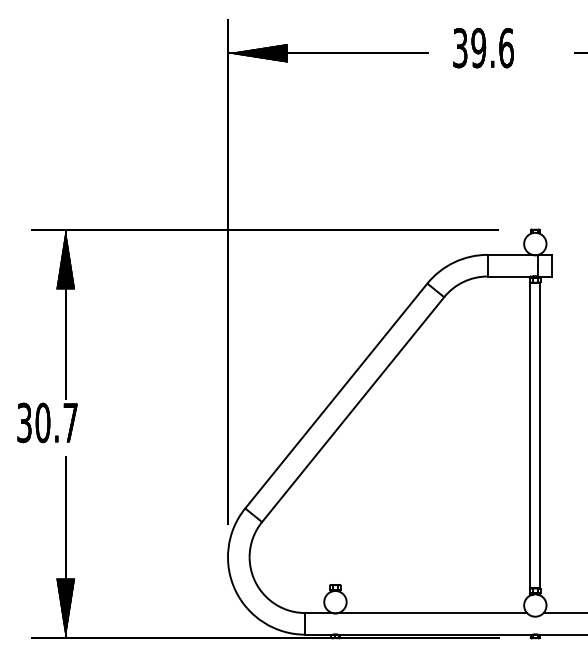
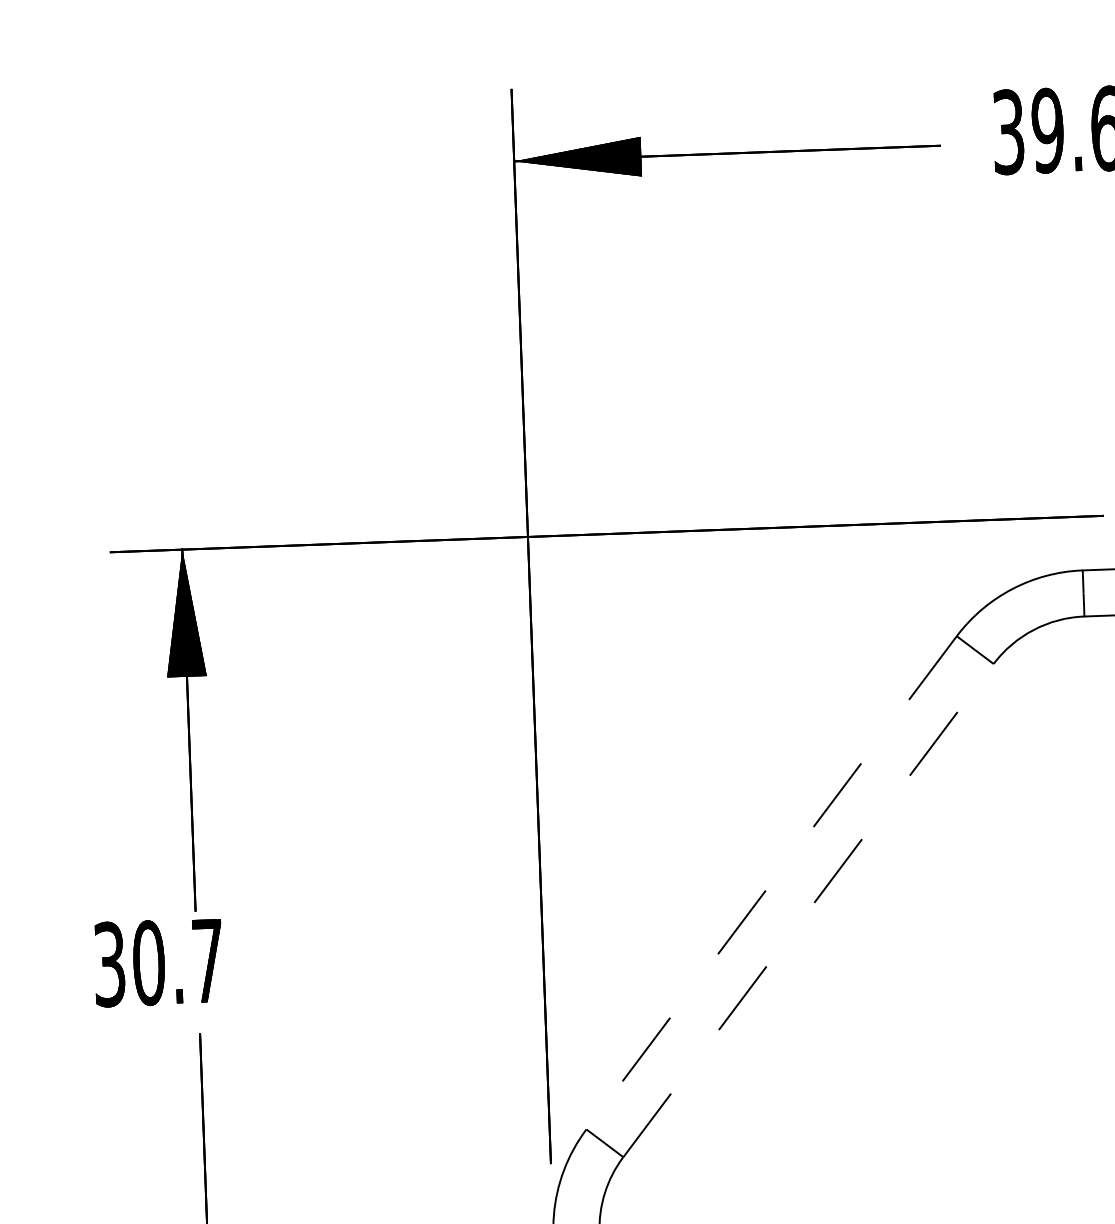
line: (336, 396) -> (772, 883), solid -> dashed
line: (353, 409) -> (809, 910), solid -> dashed

